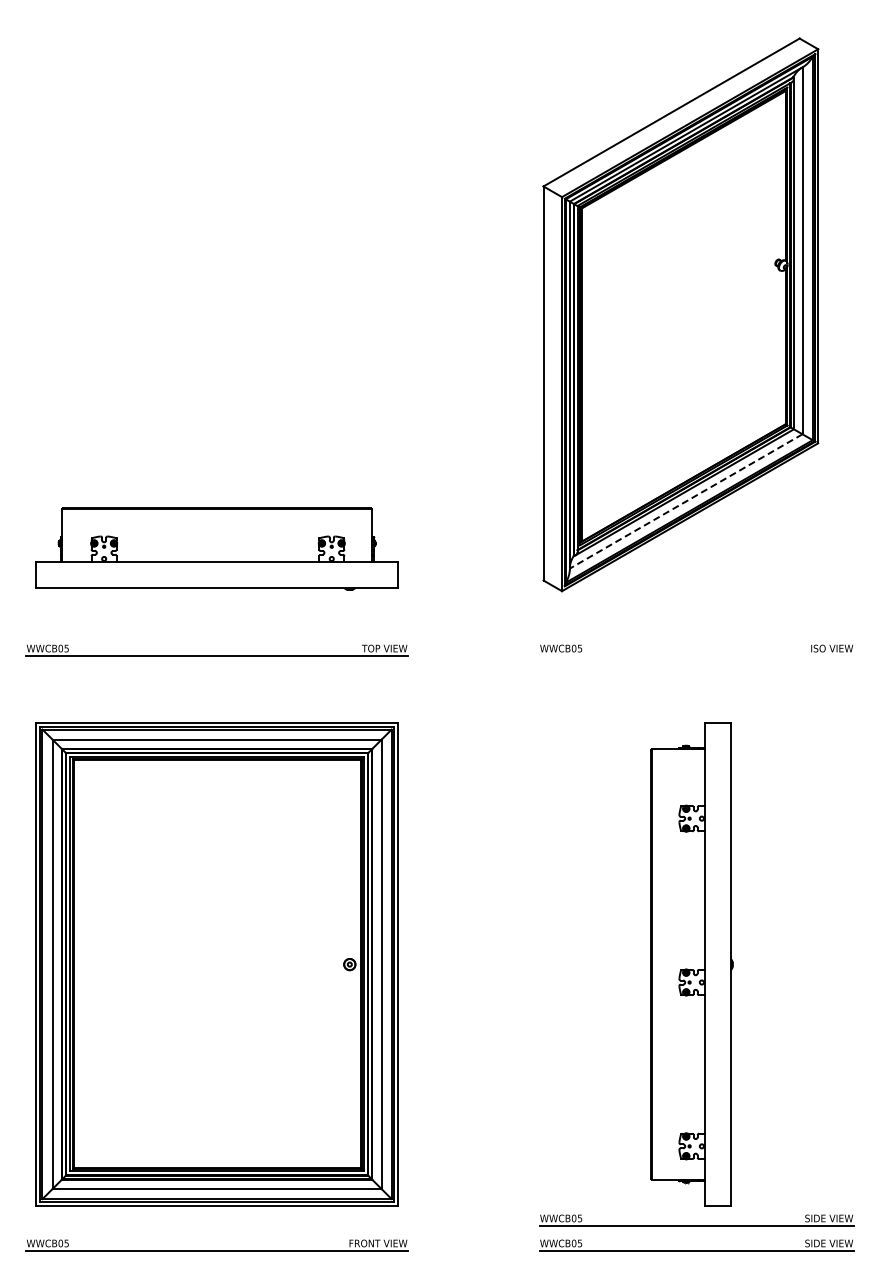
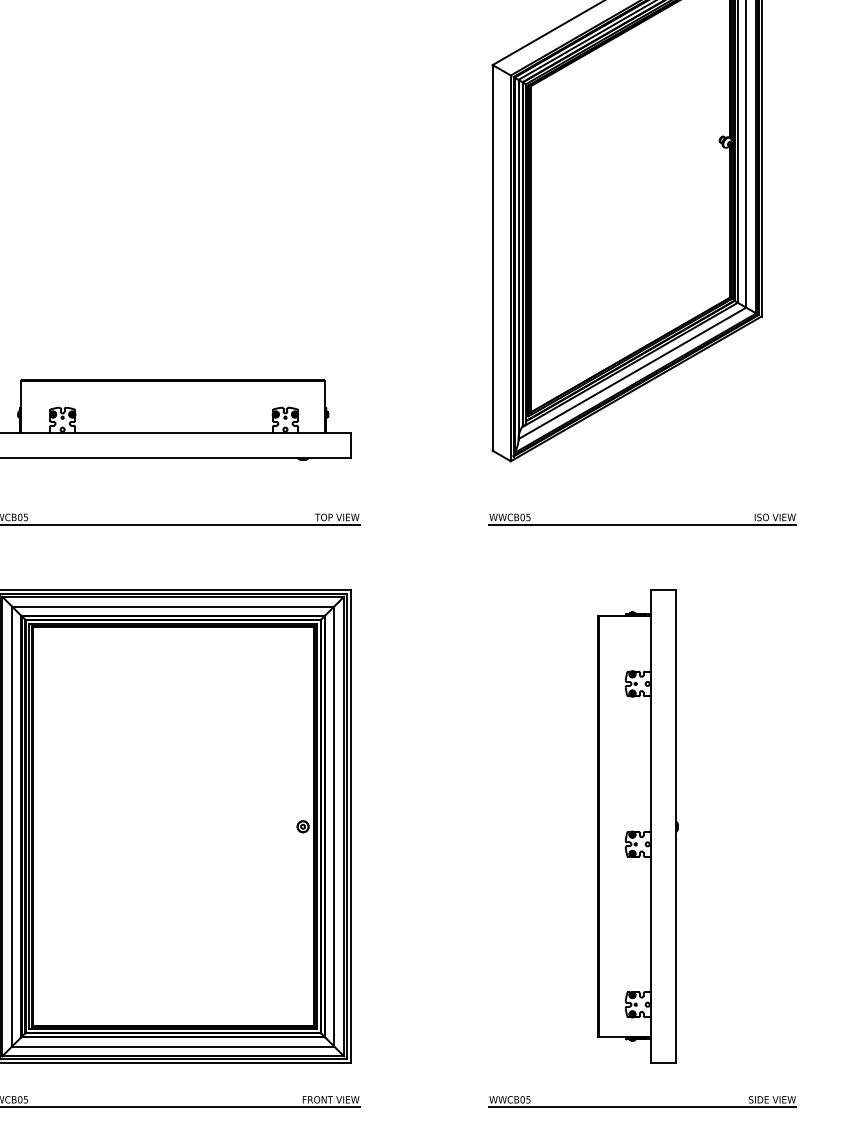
line: (685, 501) -> (631, 373), dashed -> solid
line: (696, 656) -> (642, 525), added
part: (696, 1220) -> (642, 1077), removed

